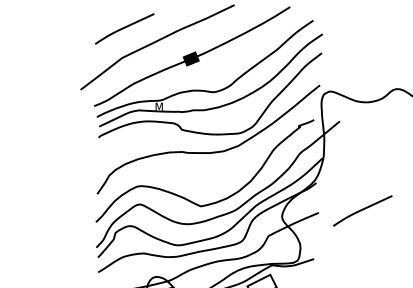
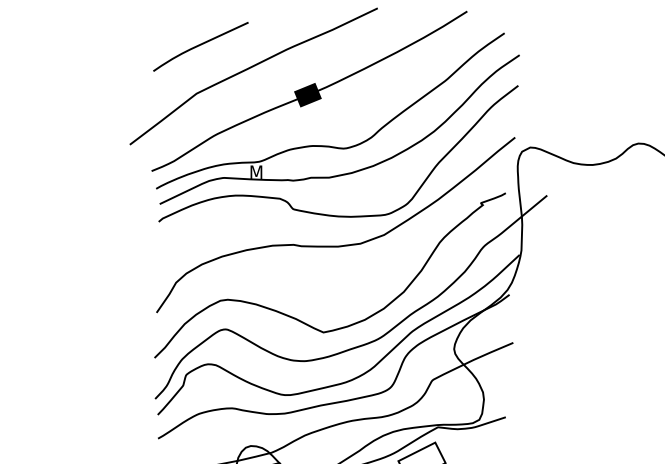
curve: (362, 210) -> (583, 339), removed

